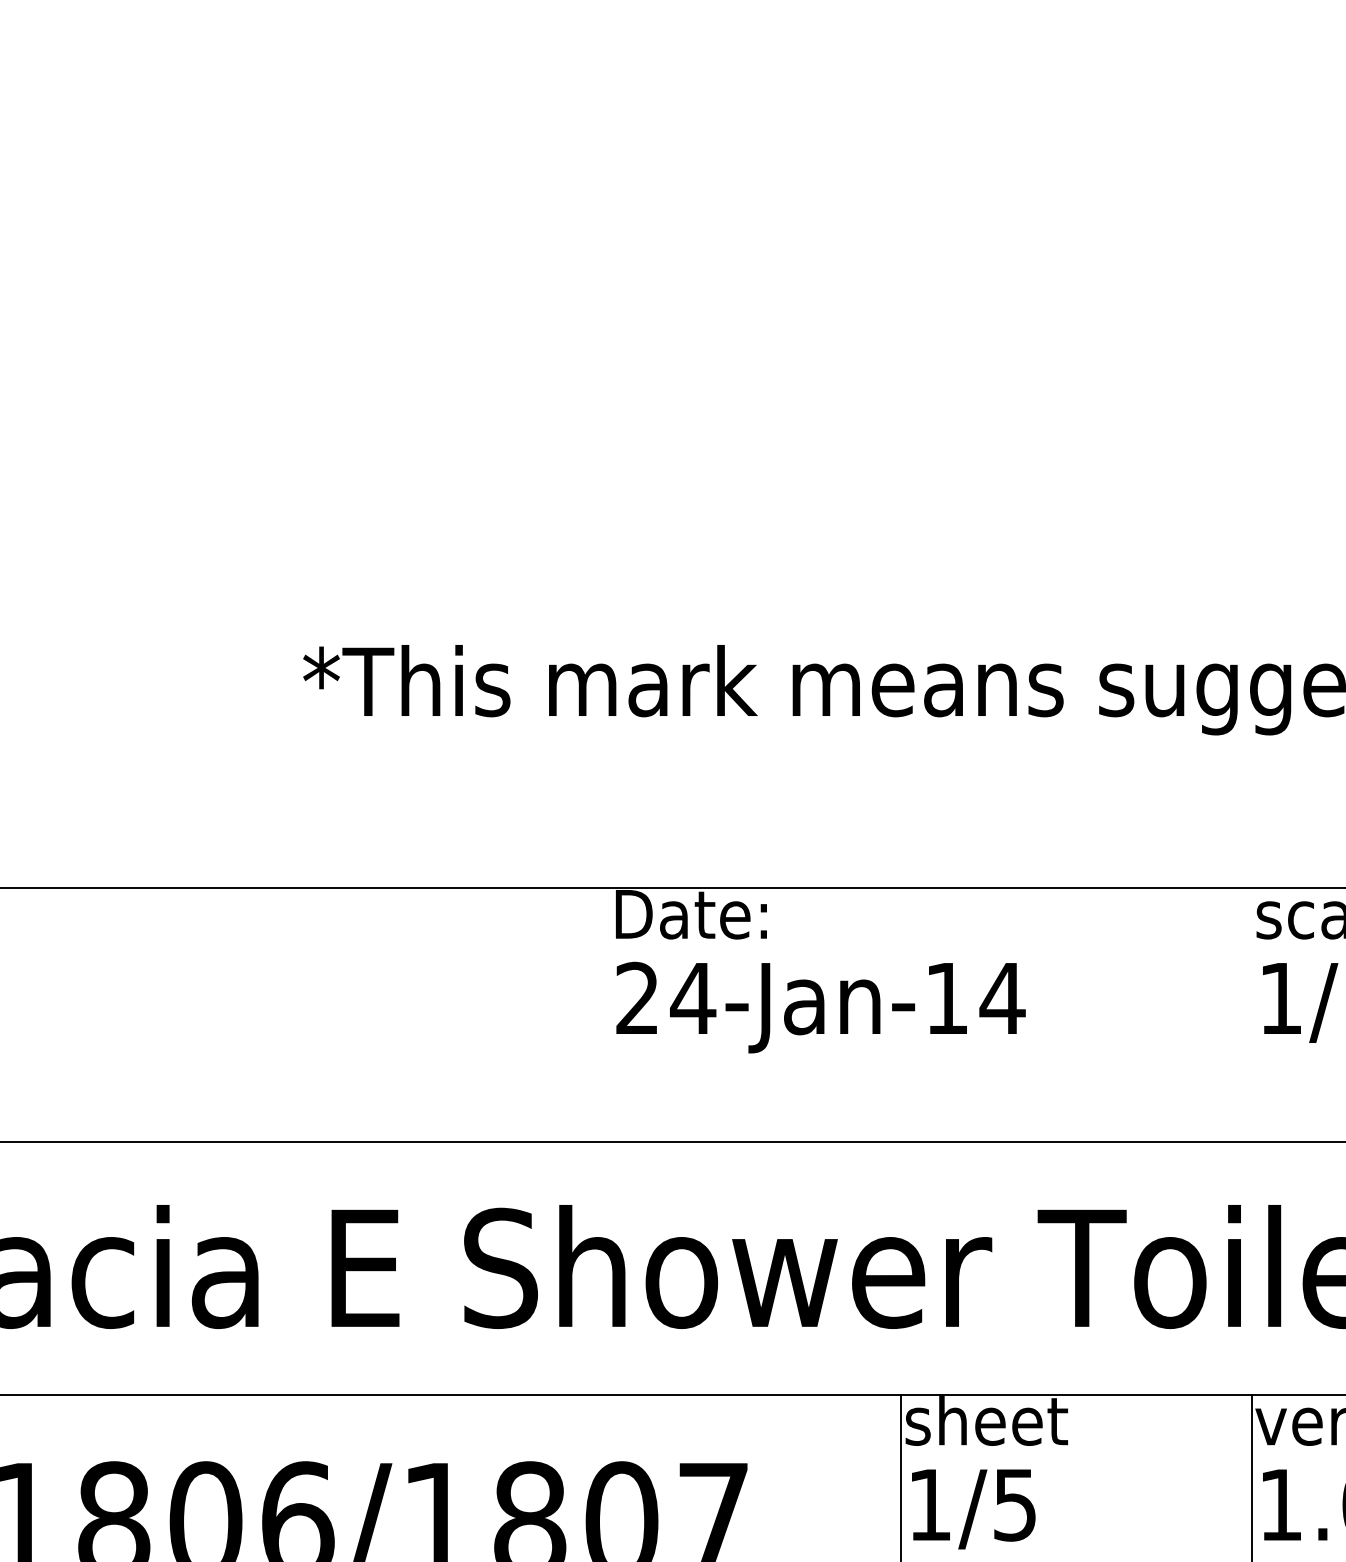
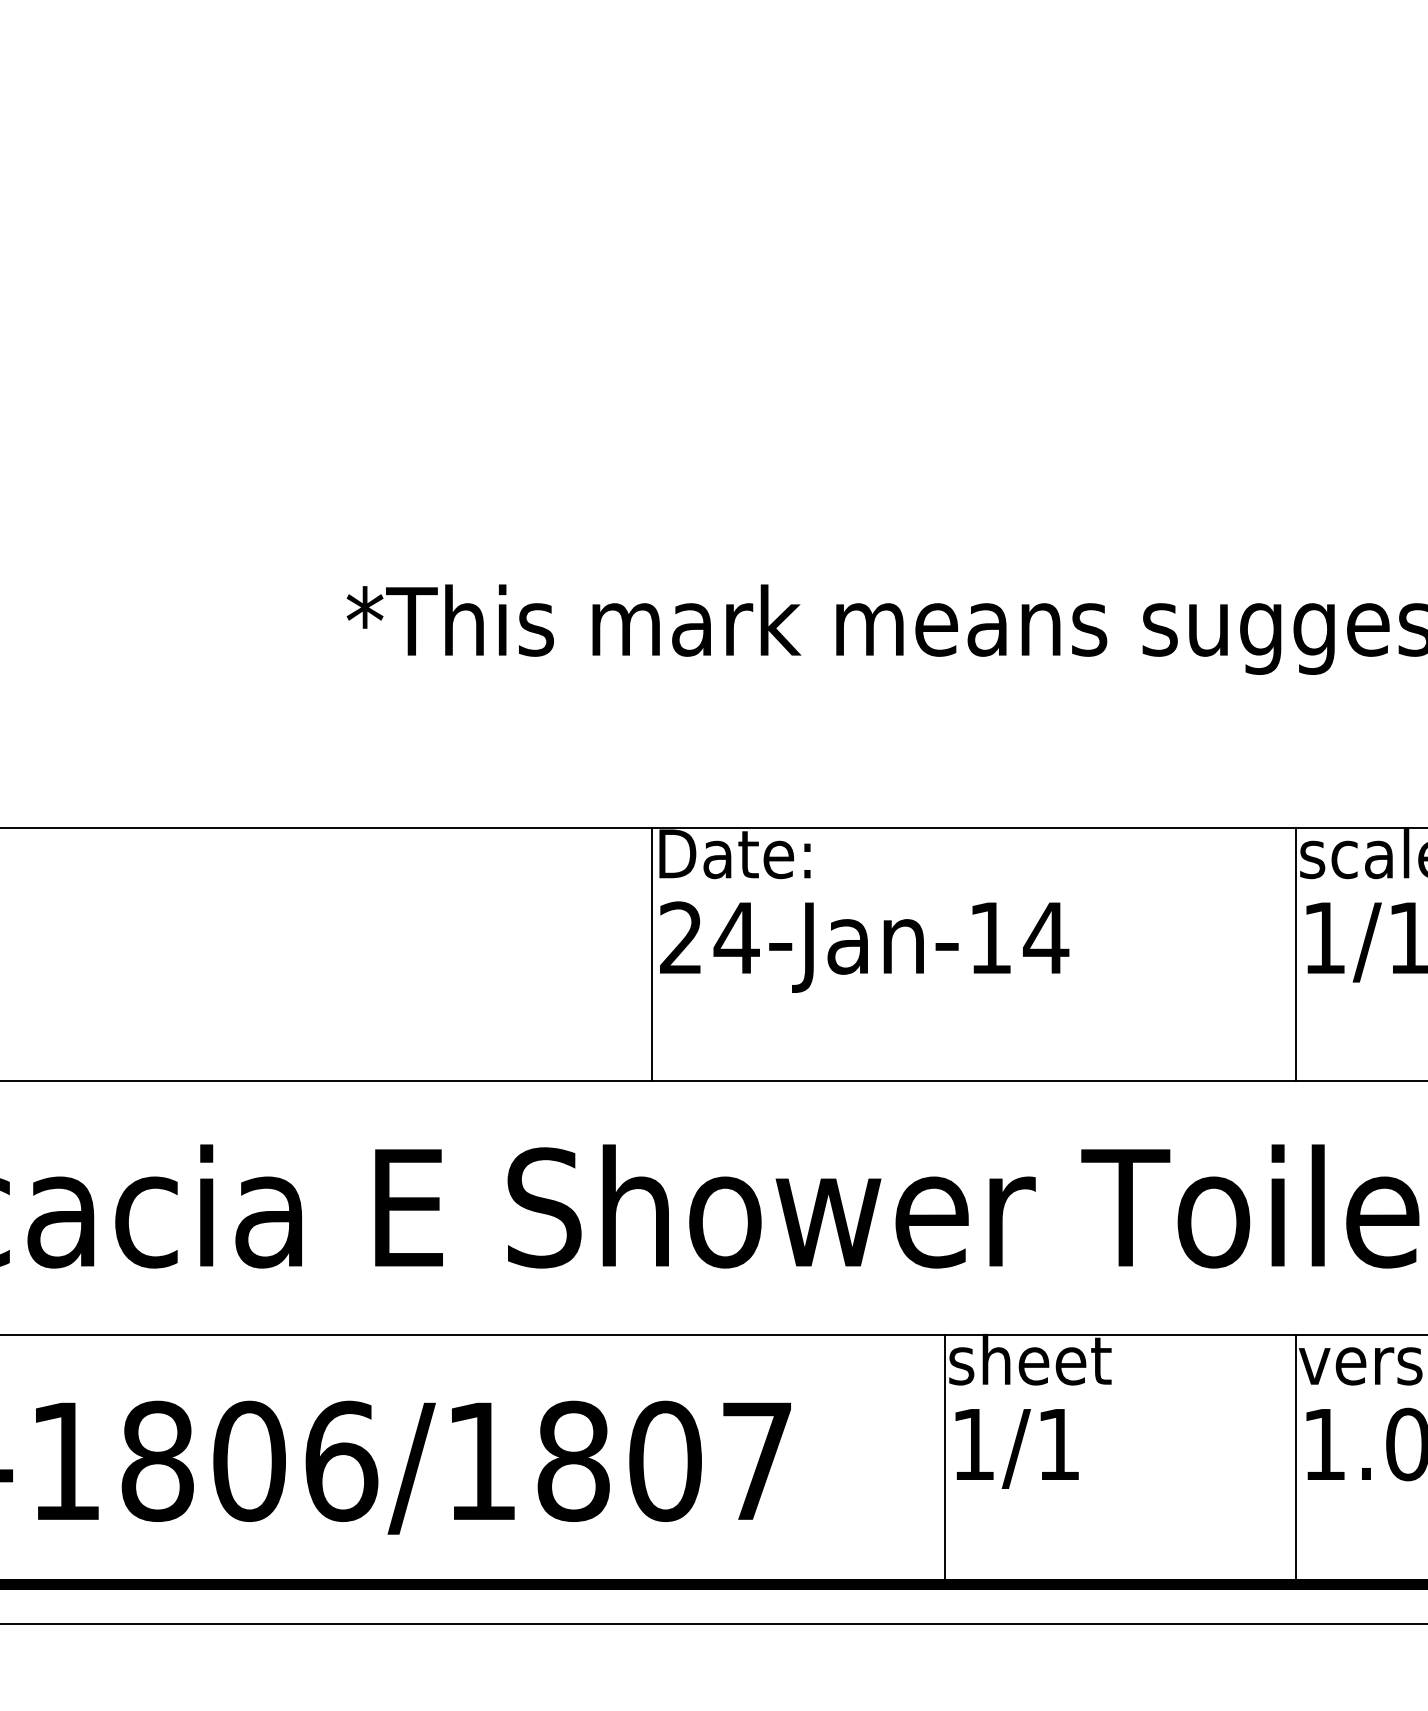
line: (608, 1014) -> (652, 954), added
line: (1251, 1014) -> (1295, 954), added
text: (1014, 1505) -> (1058, 1445), 1/5 -> 1/1

